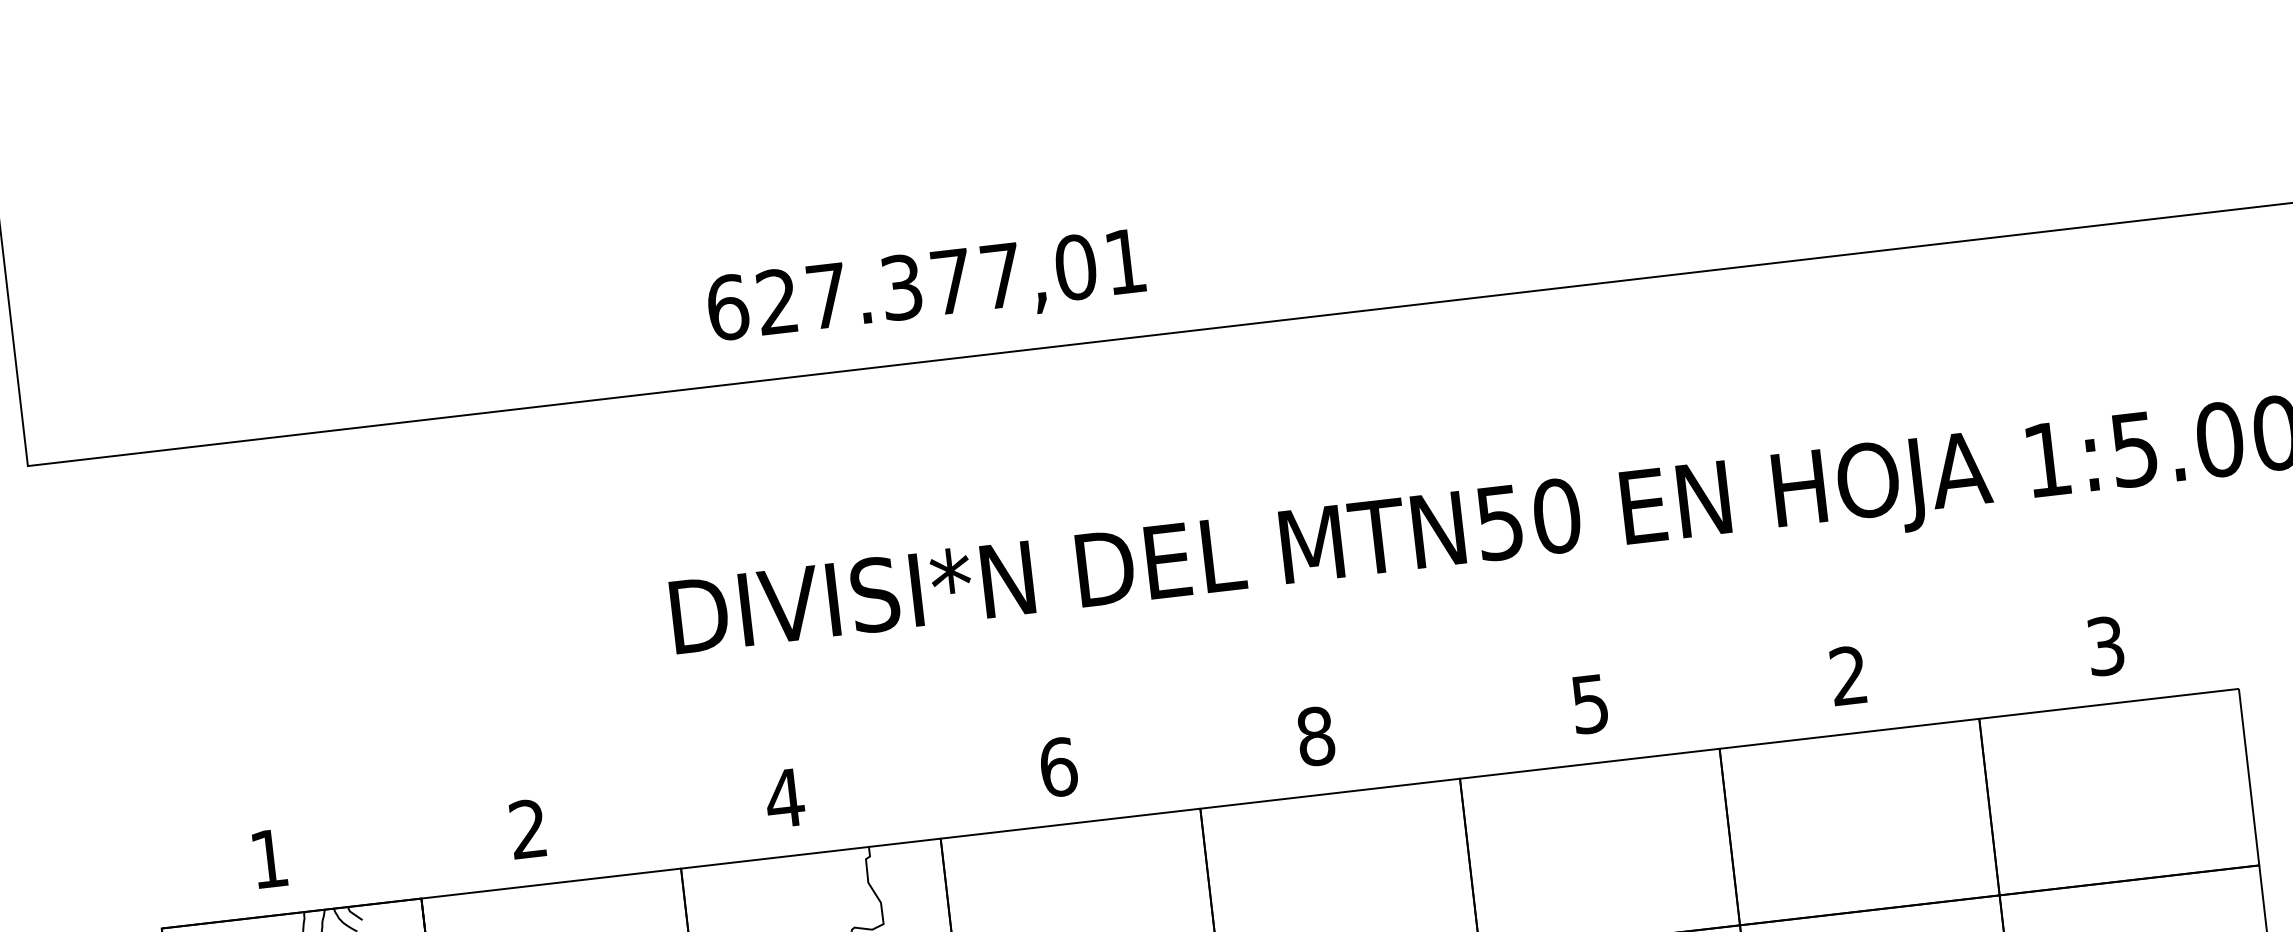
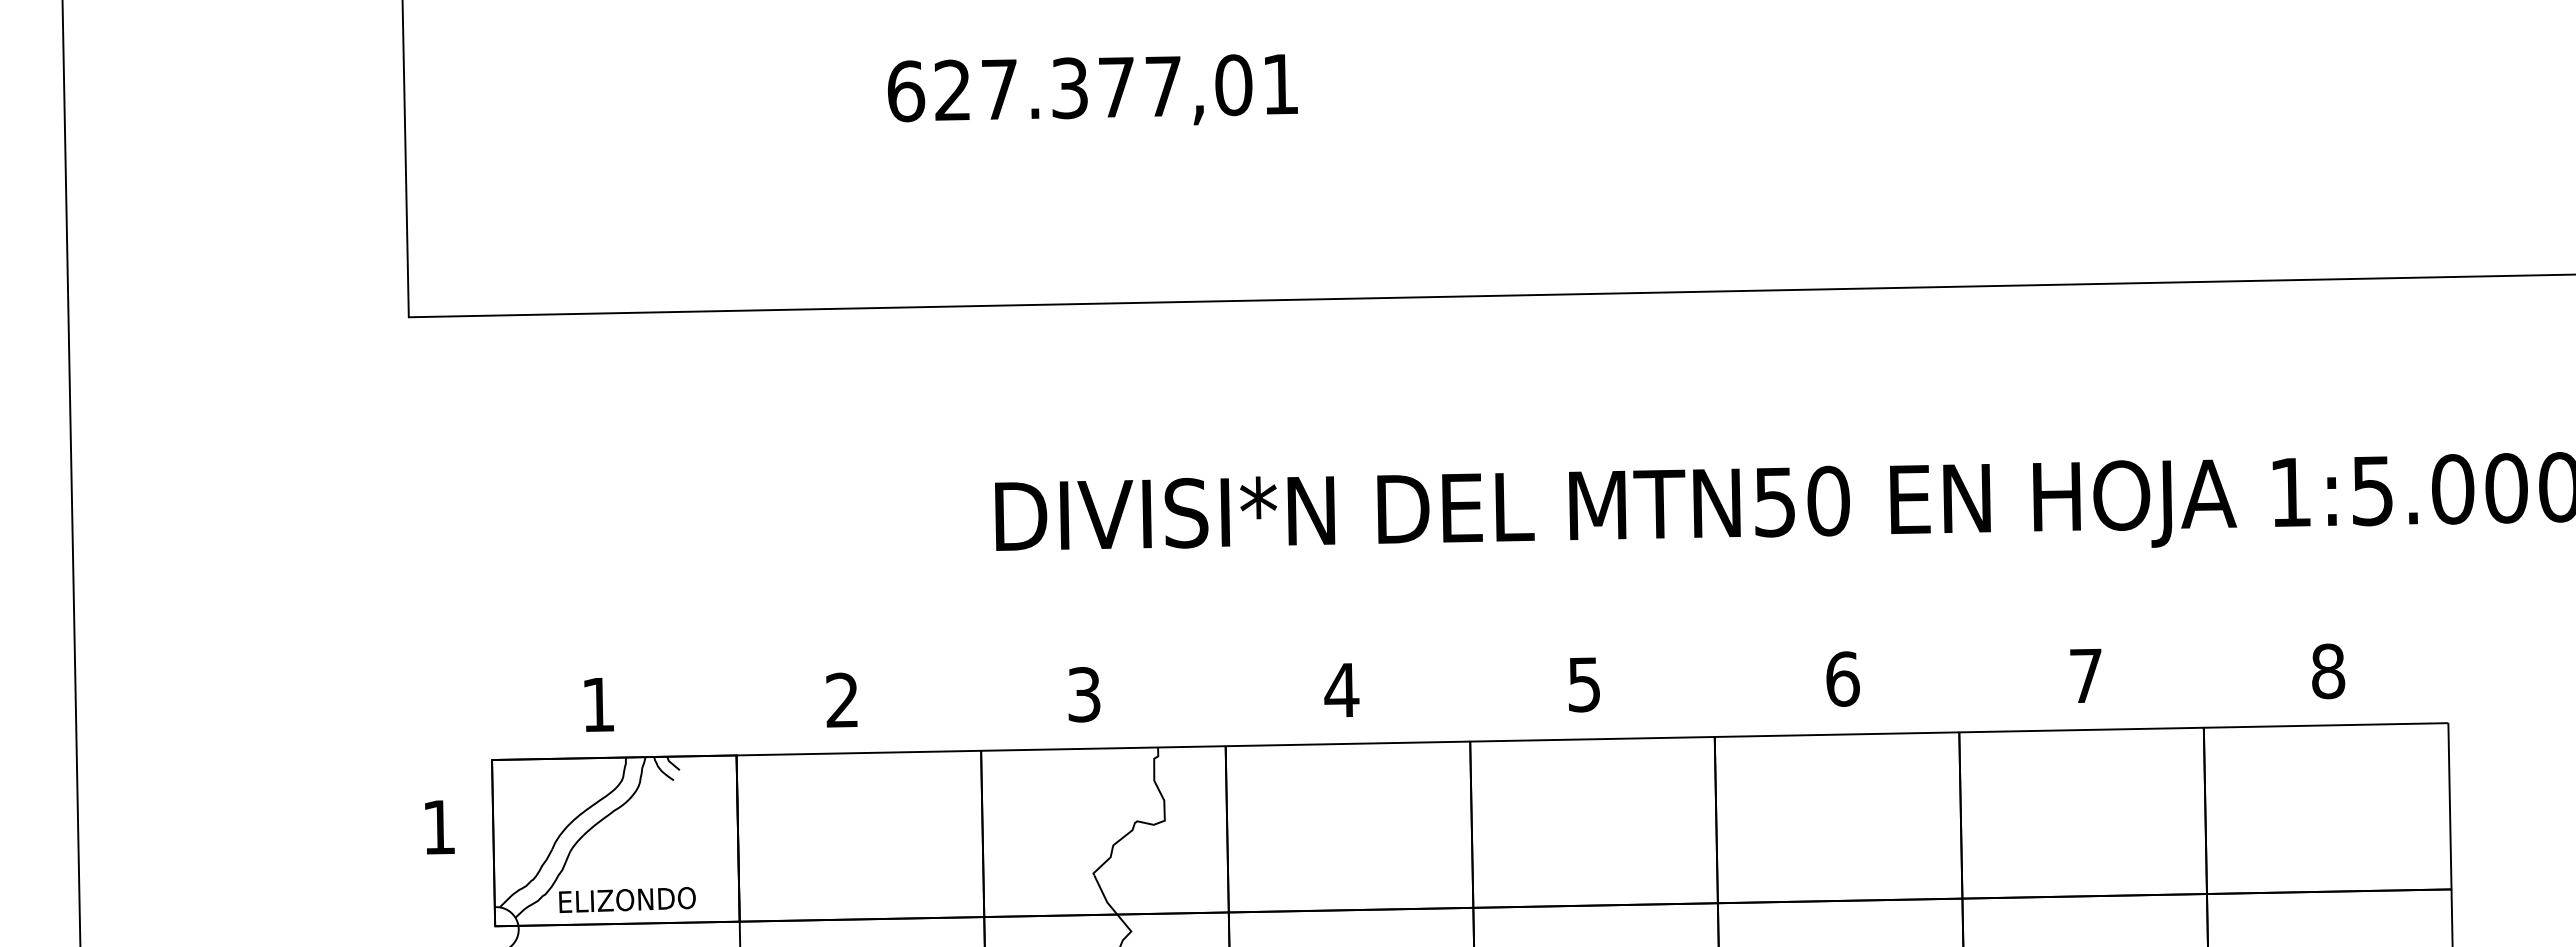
text: (926, 286) -> (1092, 89), moved
text: (2106, 646) -> (2328, 671), 3 -> 8
text: (1848, 675) -> (2085, 675), 2 -> 7
text: (1589, 704) -> (1842, 679), 5 -> 6
text: (1316, 736) -> (1584, 684), 8 -> 5
text: (1058, 767) -> (1341, 690), 6 -> 4
text: (784, 798) -> (1083, 694), 4 -> 3

